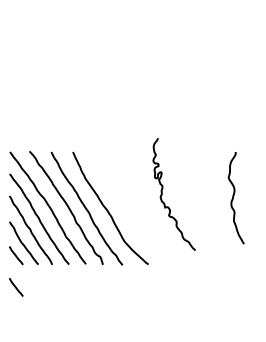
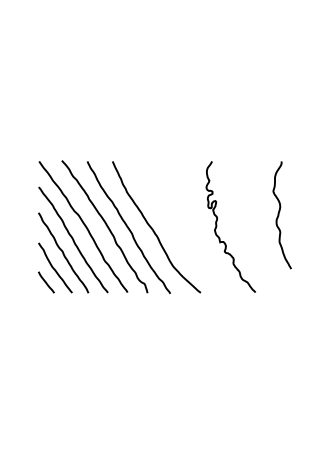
curve: (162, 194) -> (217, 226), moved
curve: (233, 198) -> (279, 215), moved
line: (16, 287) -> (46, 319), removed

